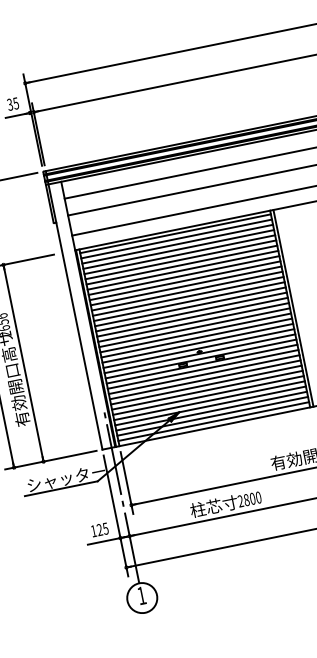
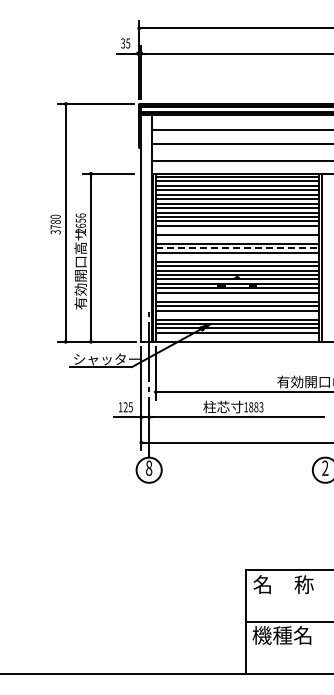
line: (187, 296) -> (236, 230), removed
line: (189, 307) -> (236, 239), removed
line: (192, 317) -> (237, 248), solid -> dashed
line: (193, 328) -> (236, 257), removed
line: (203, 375) -> (236, 297), removed
line: (207, 396) -> (236, 315), removed
line: (212, 421) -> (236, 337), removed
text: (249, 499) -> (253, 407), 2800 -> 1883
text: (141, 594) -> (149, 467), 1 -> 8

